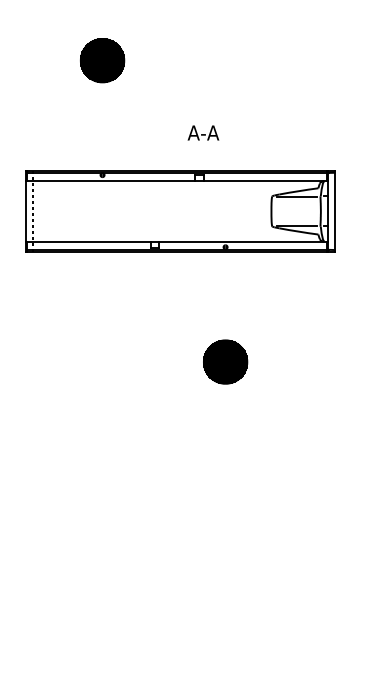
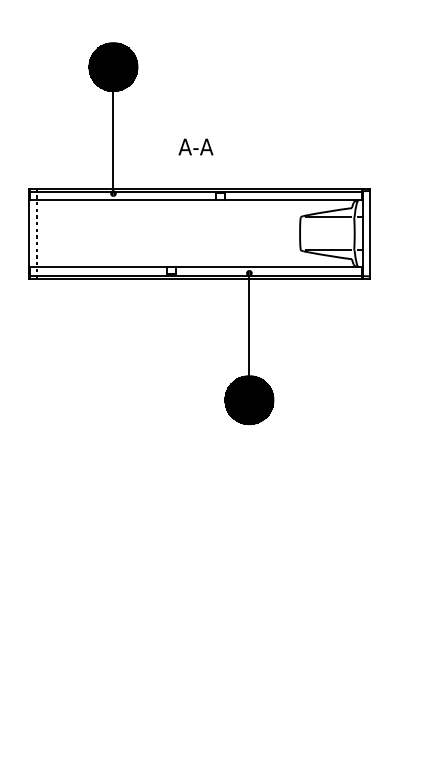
line: (102, 127) -> (113, 140), added
text: (203, 132) -> (195, 146), moved
line: (225, 294) -> (249, 325), added

